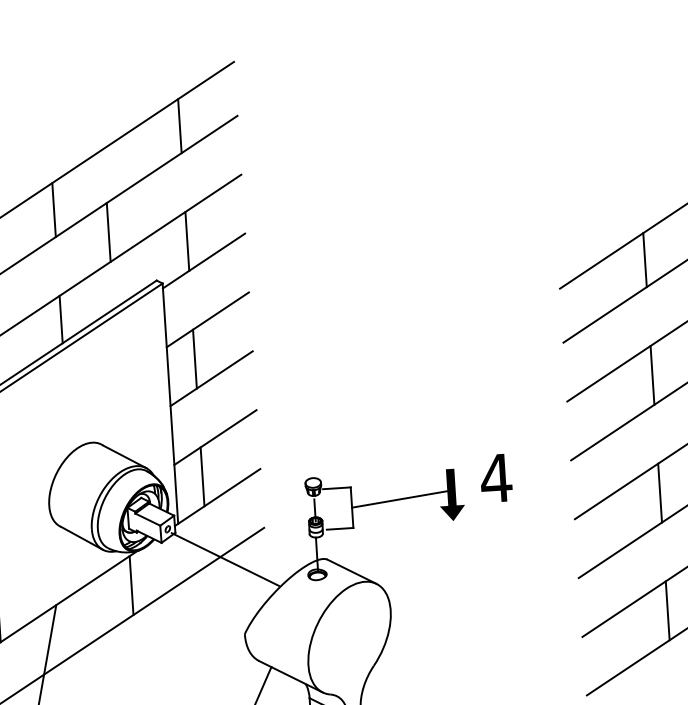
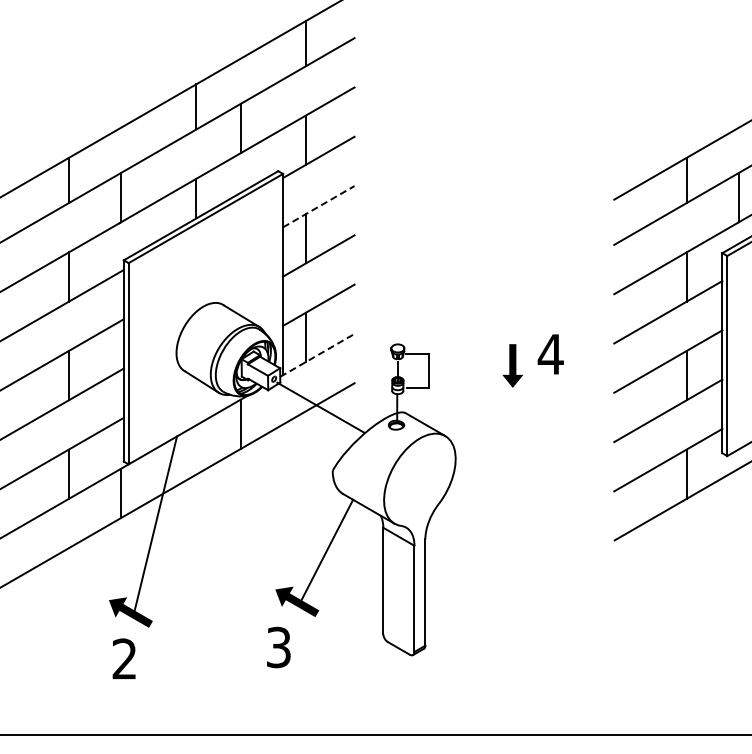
line: (208, 319) -> (319, 206), solid -> dashed
line: (217, 497) -> (317, 355), solid -> dashed
line: (400, 498) -> (469, 366), removed

